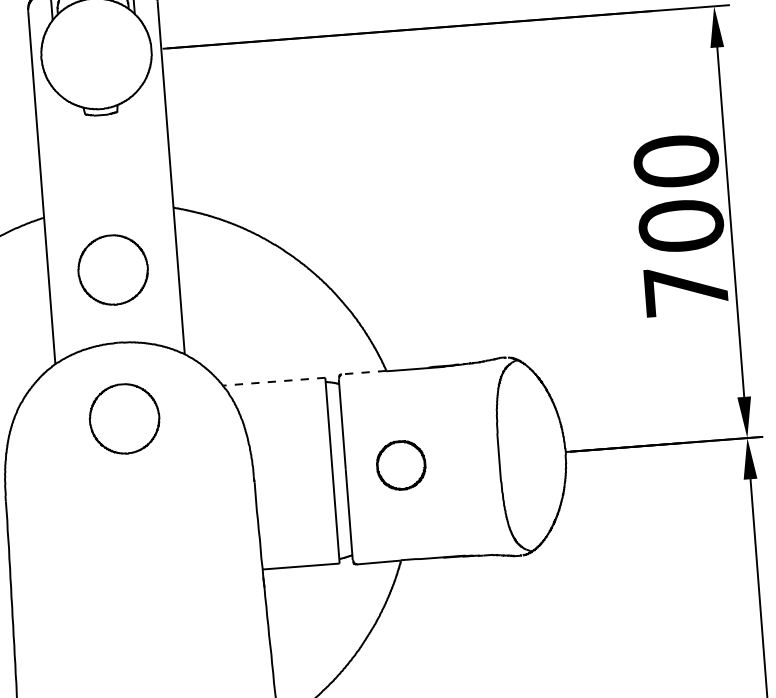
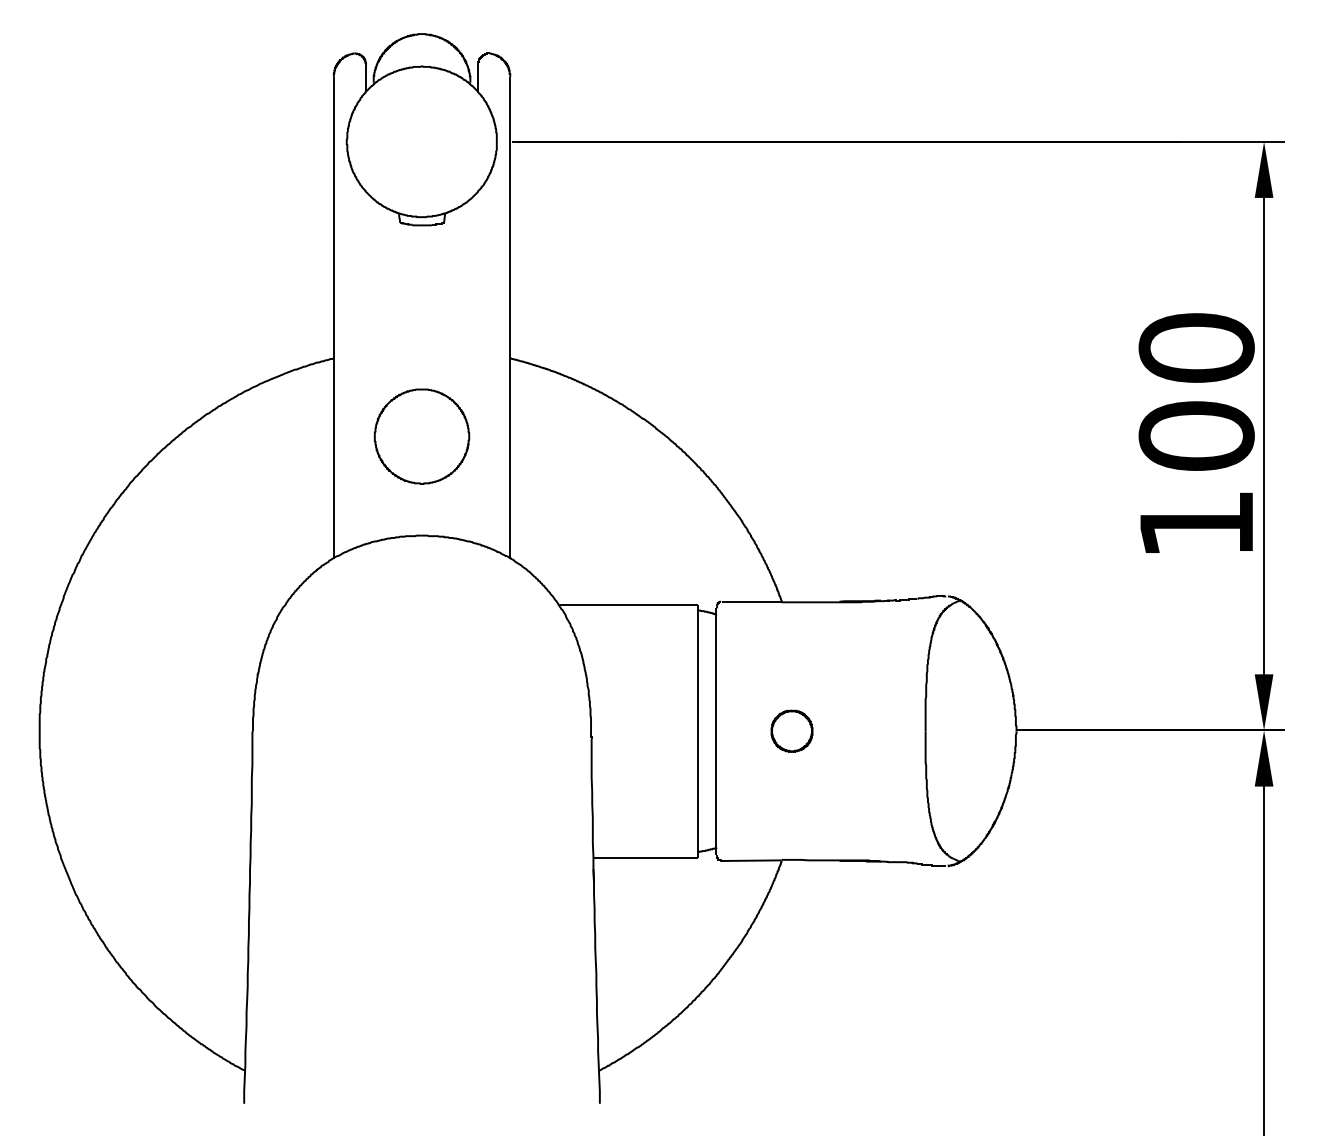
text: (686, 290) -> (1196, 524), 700 -> 100
line: (364, 372) -> (751, 601), dashed -> solid
line: (273, 381) -> (627, 604), dashed -> solid
part: (124, 418) -> (421, 639), removed
part: (400, 464) -> (791, 730), size x0.62

